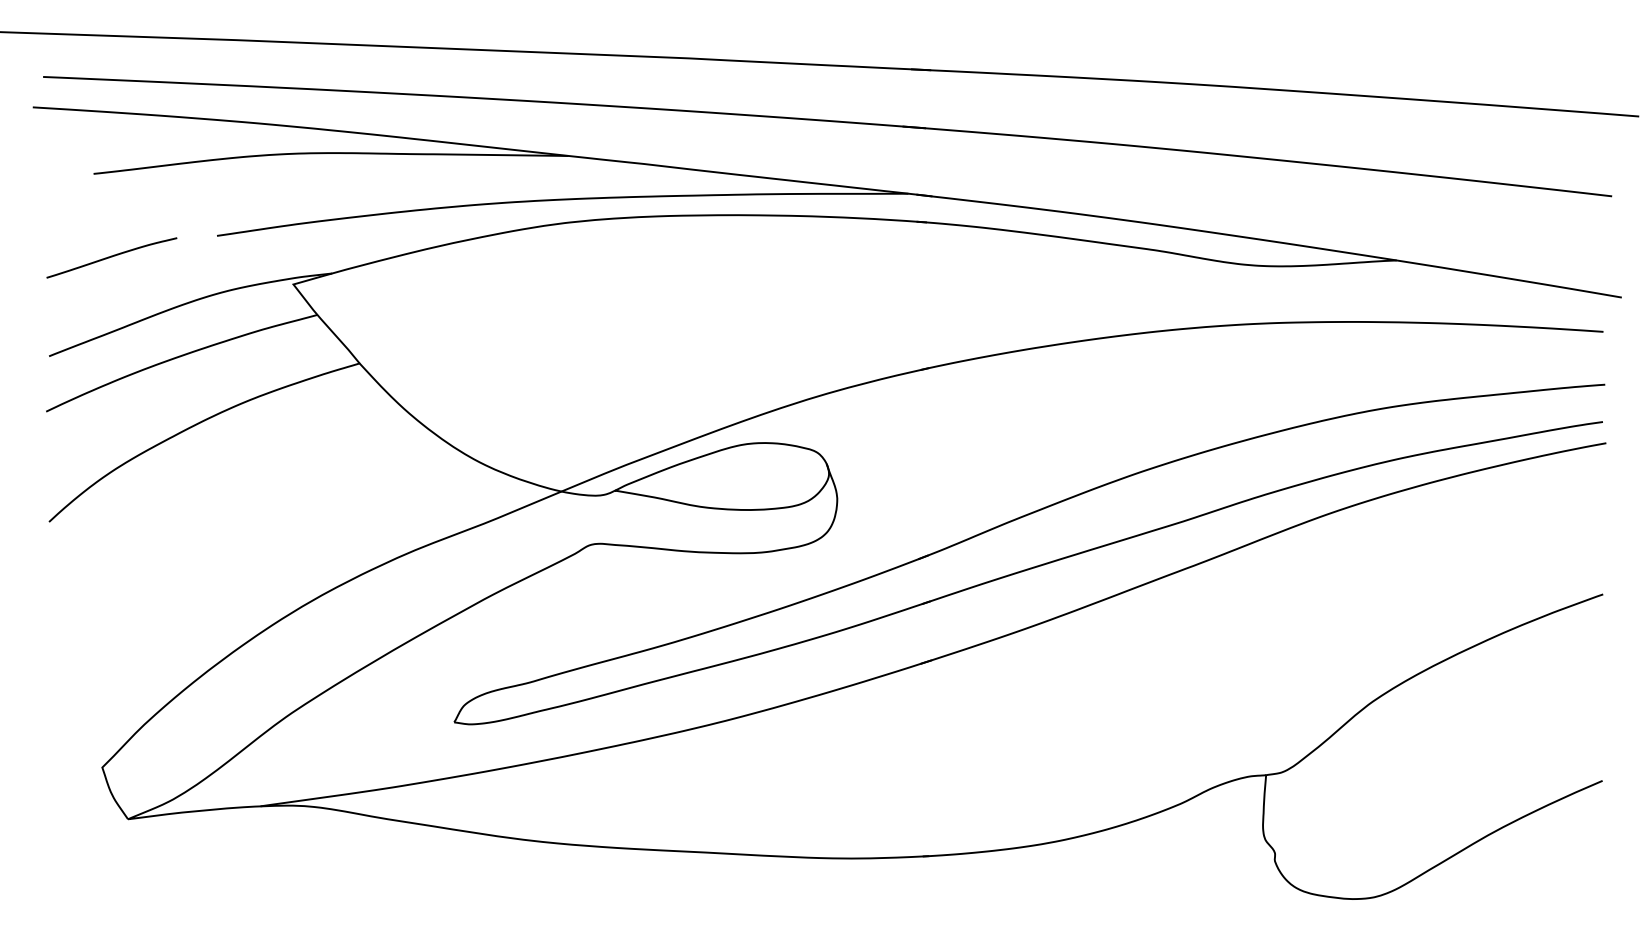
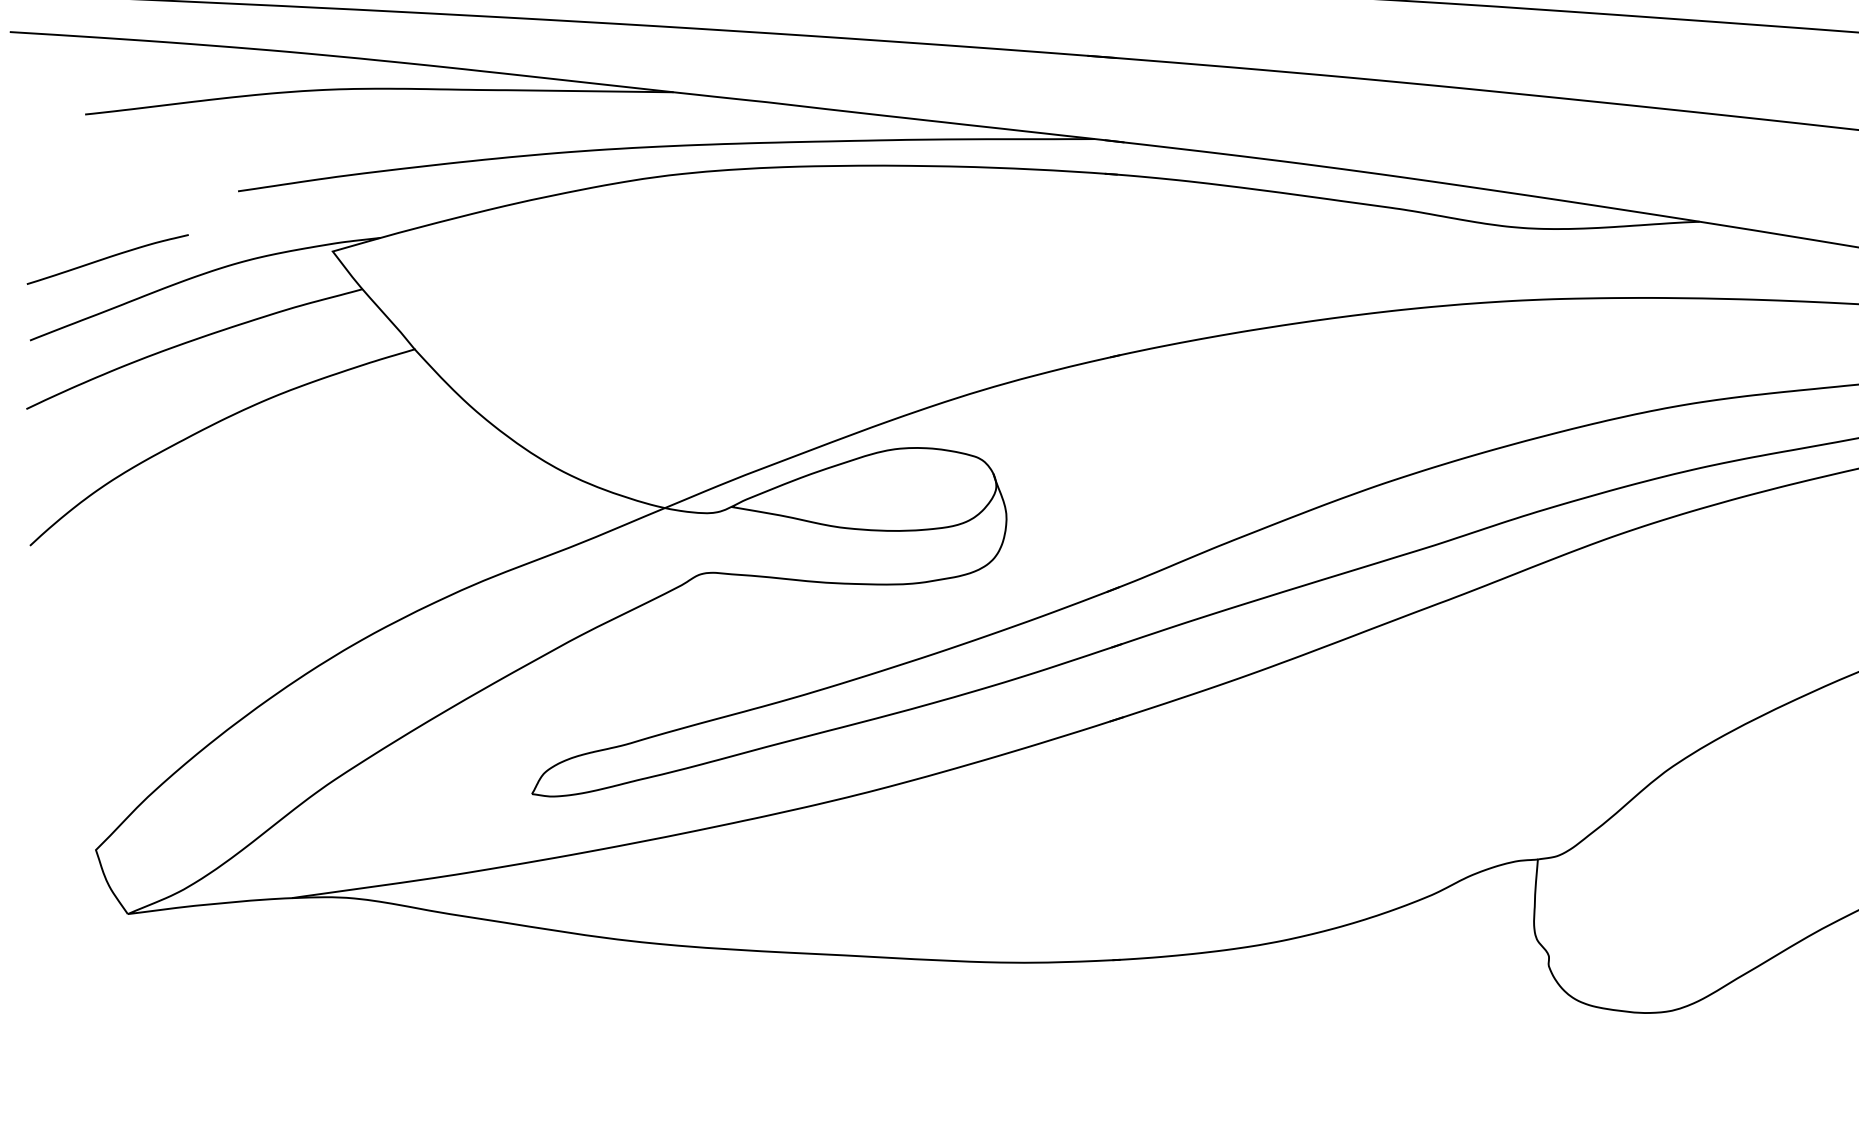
curve: (111, 257) -> (107, 258), moved

